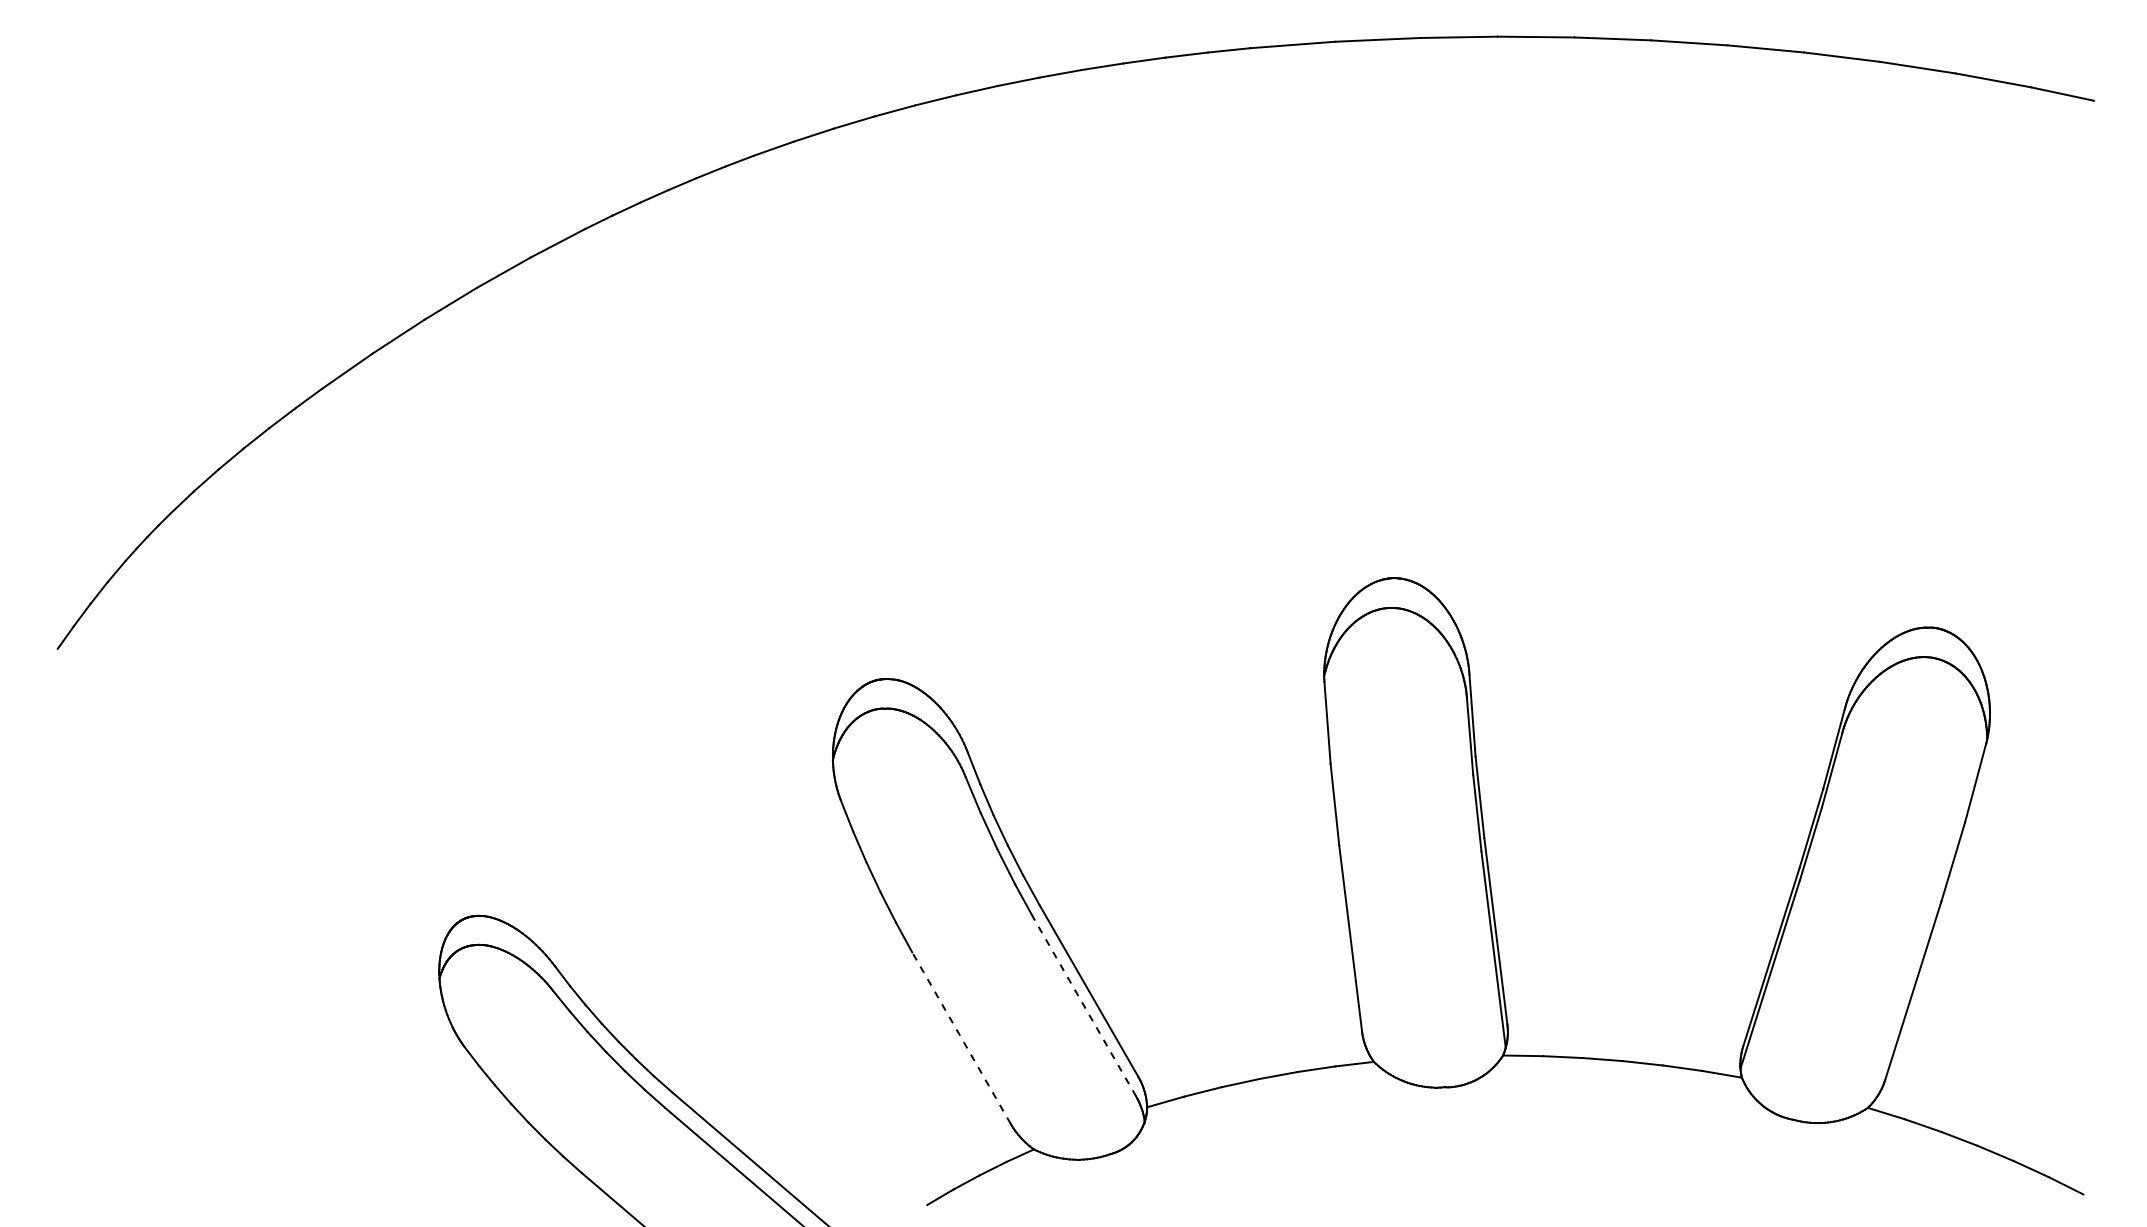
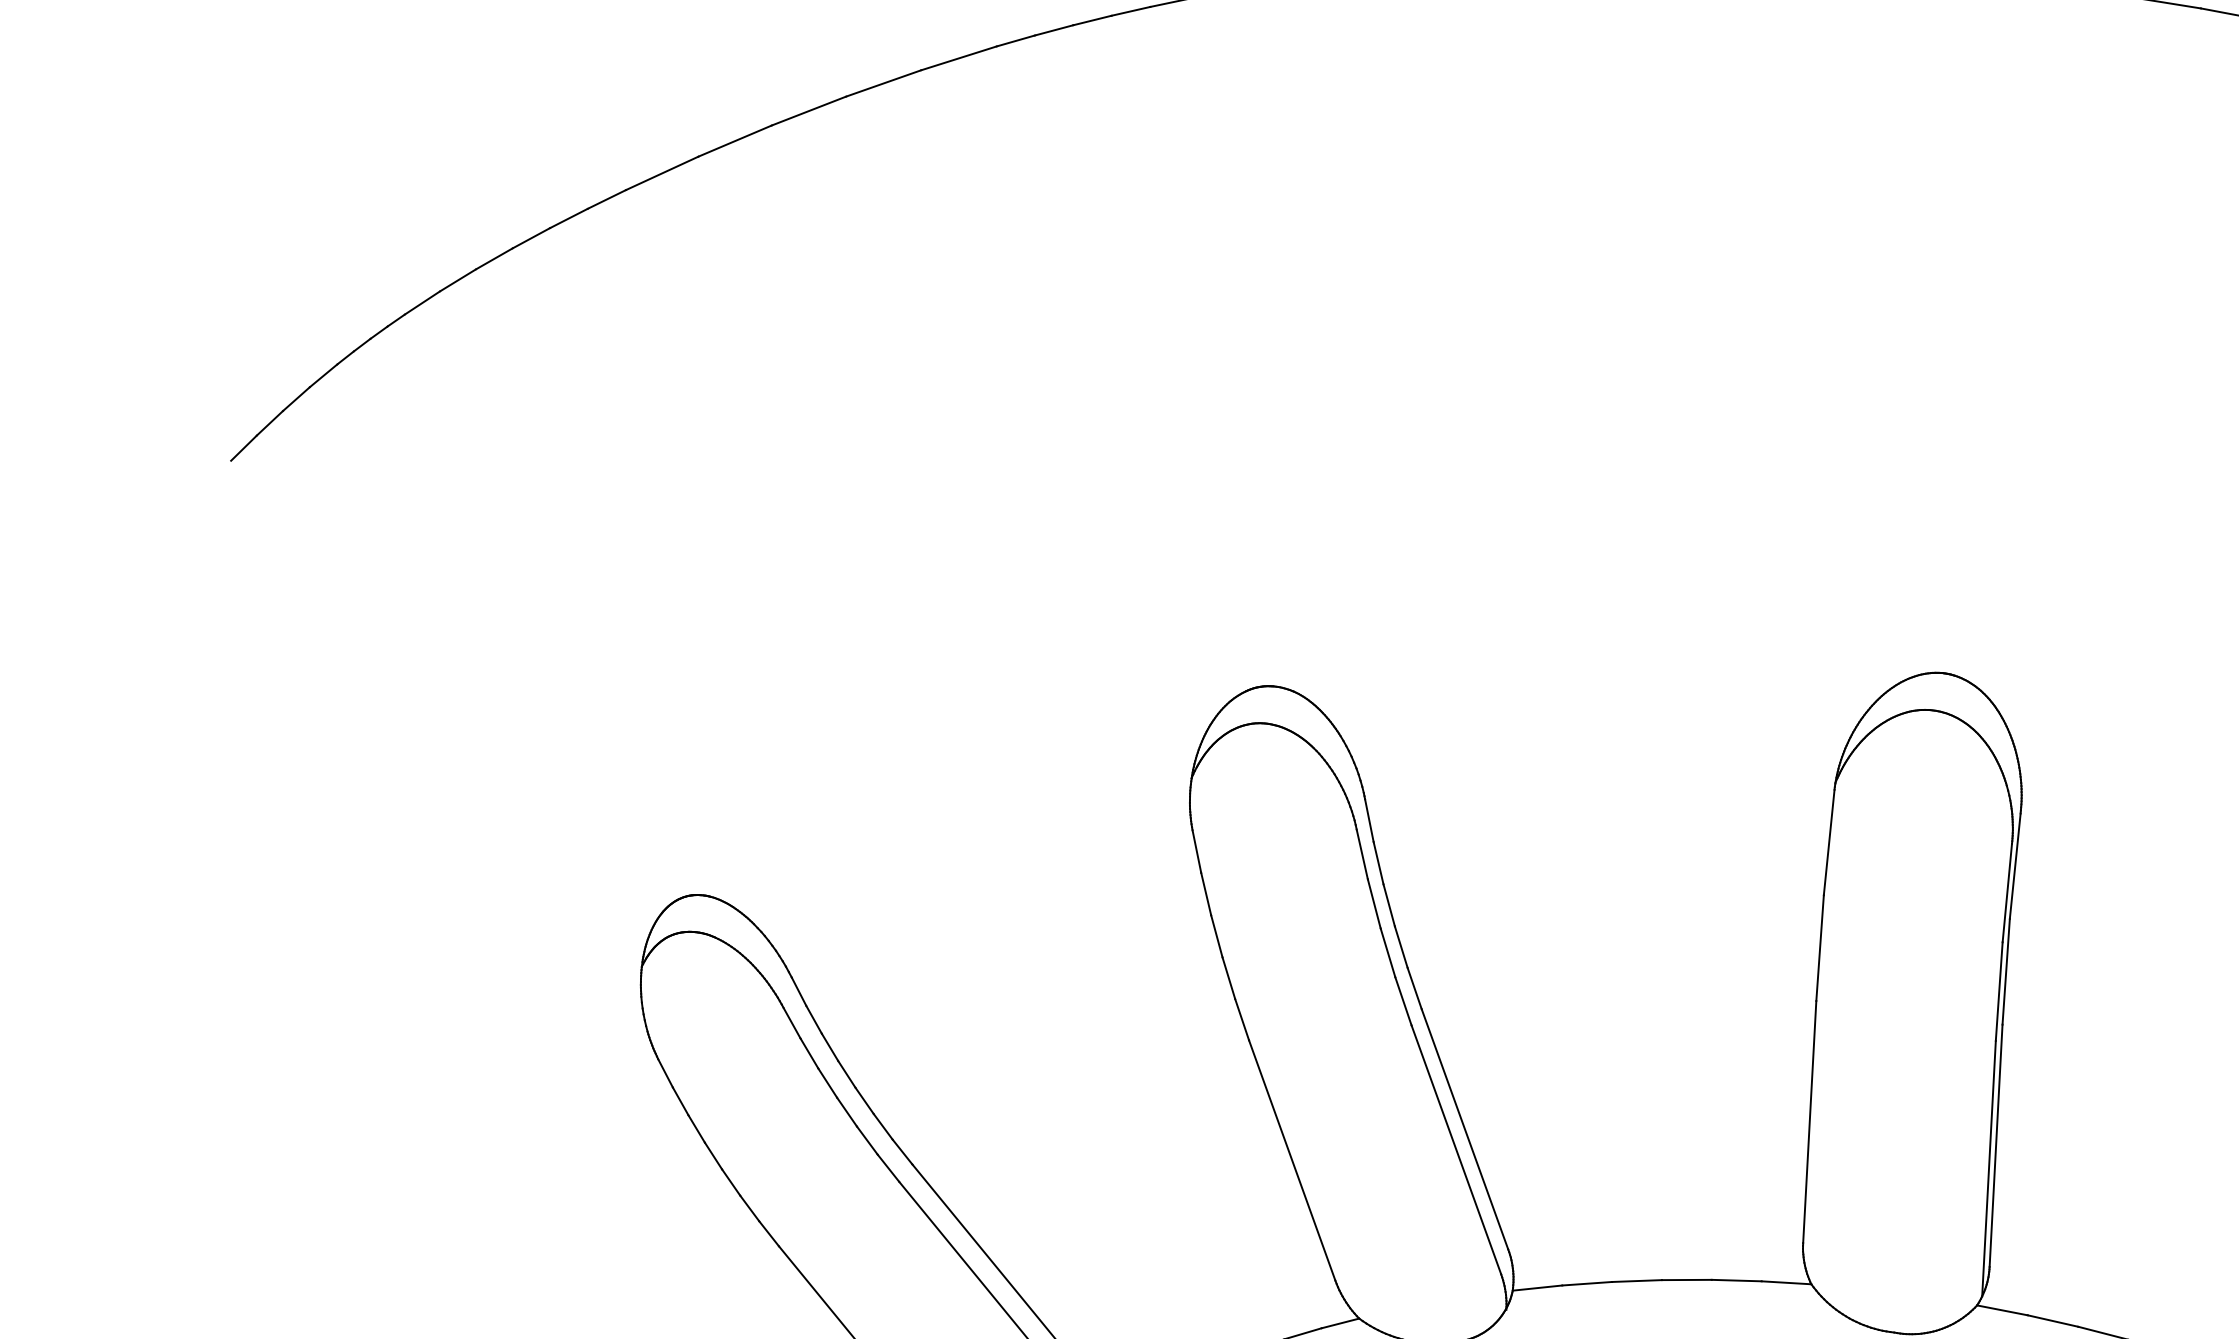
line: (1084, 1007) -> (1455, 1149), dashed -> solid
line: (961, 1038) -> (1292, 1161), dashed -> solid

